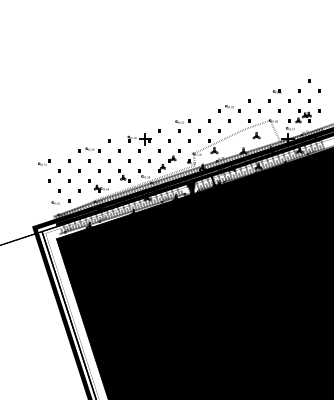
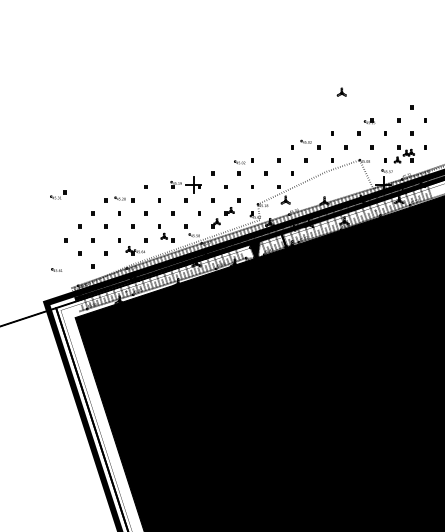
part: (256, 135) -> (341, 91), moved
part: (44, 162) -> (58, 194), moved
part: (55, 202) -> (56, 269), moved

